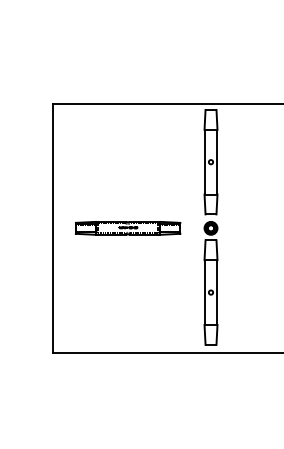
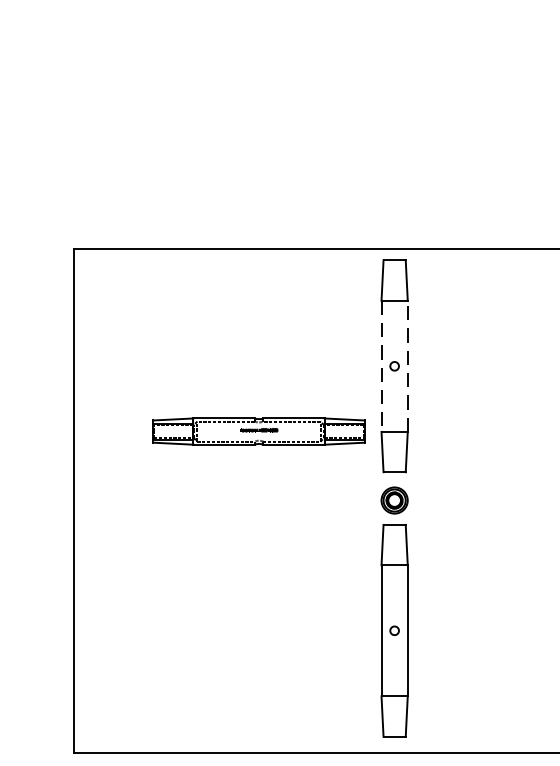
line: (217, 161) -> (407, 364), solid -> dashed
line: (204, 162) -> (381, 366), solid -> dashed
part: (128, 228) -> (259, 431), moved

